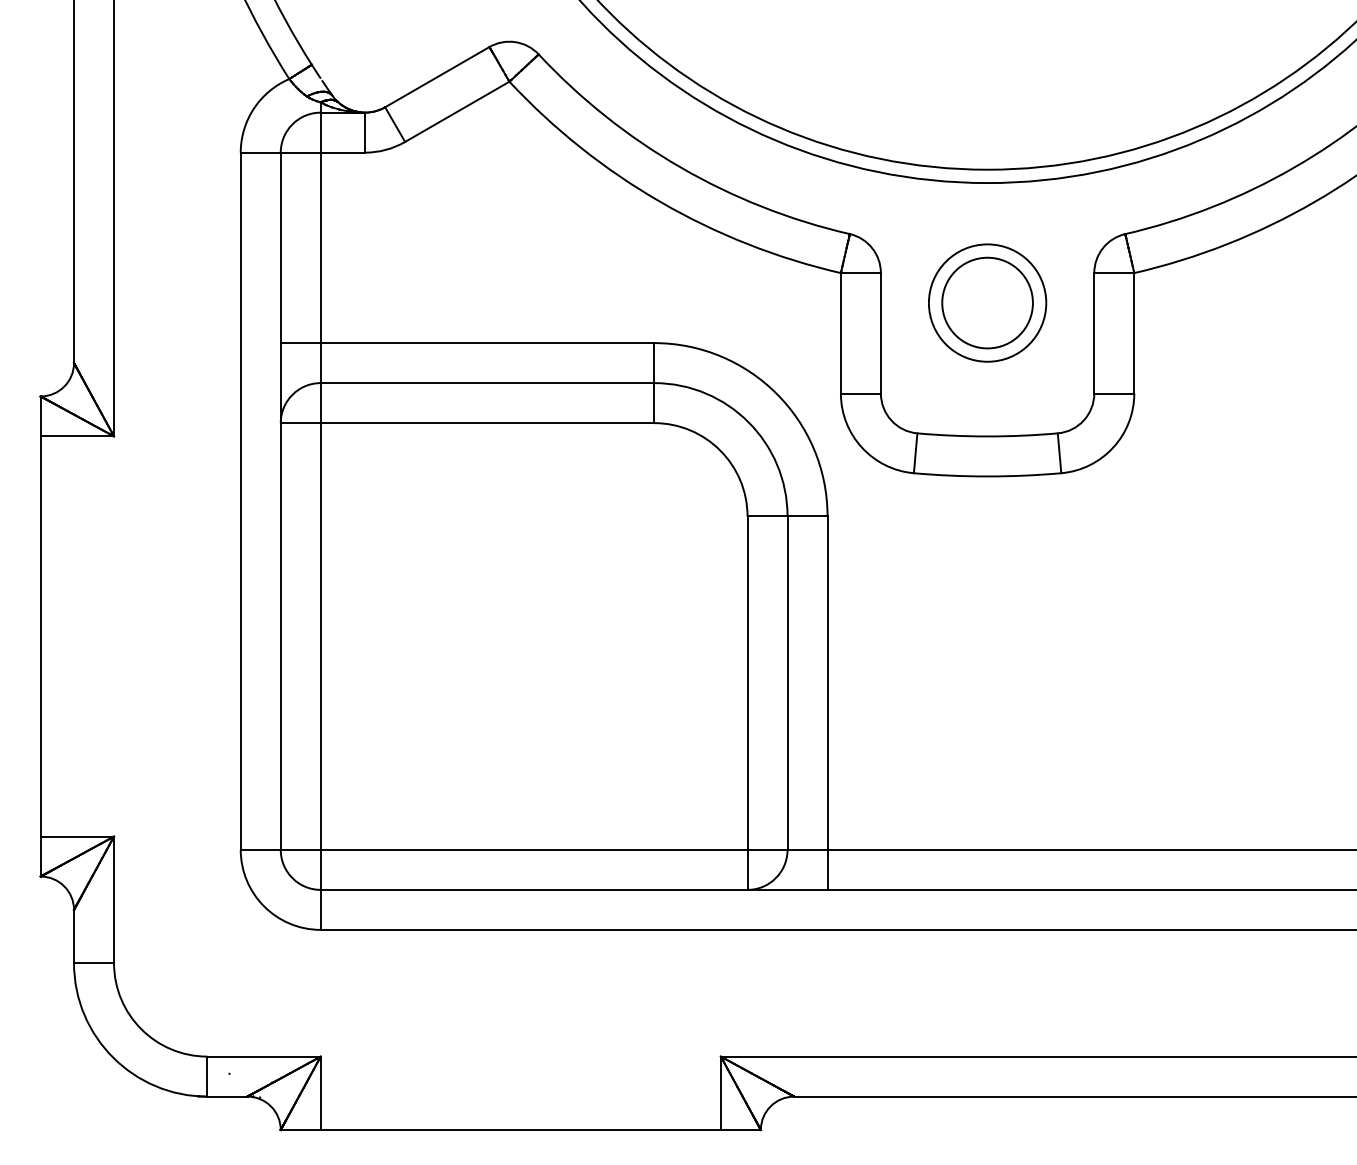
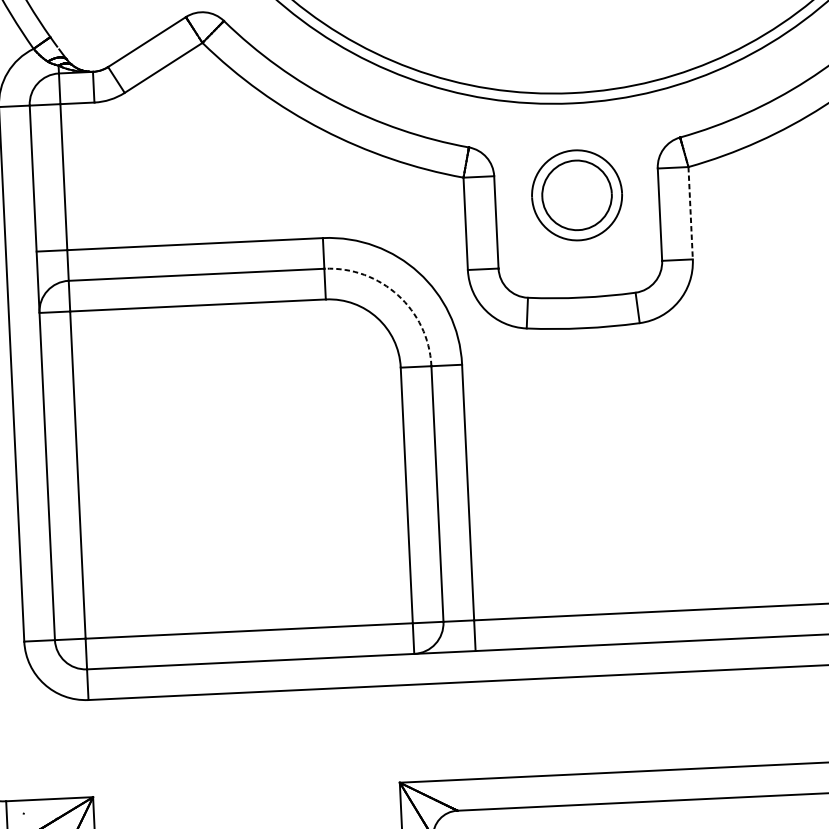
line: (1134, 333) -> (690, 213), solid -> dashed
arc: (748, 422) -> (398, 295), solid -> dashed

